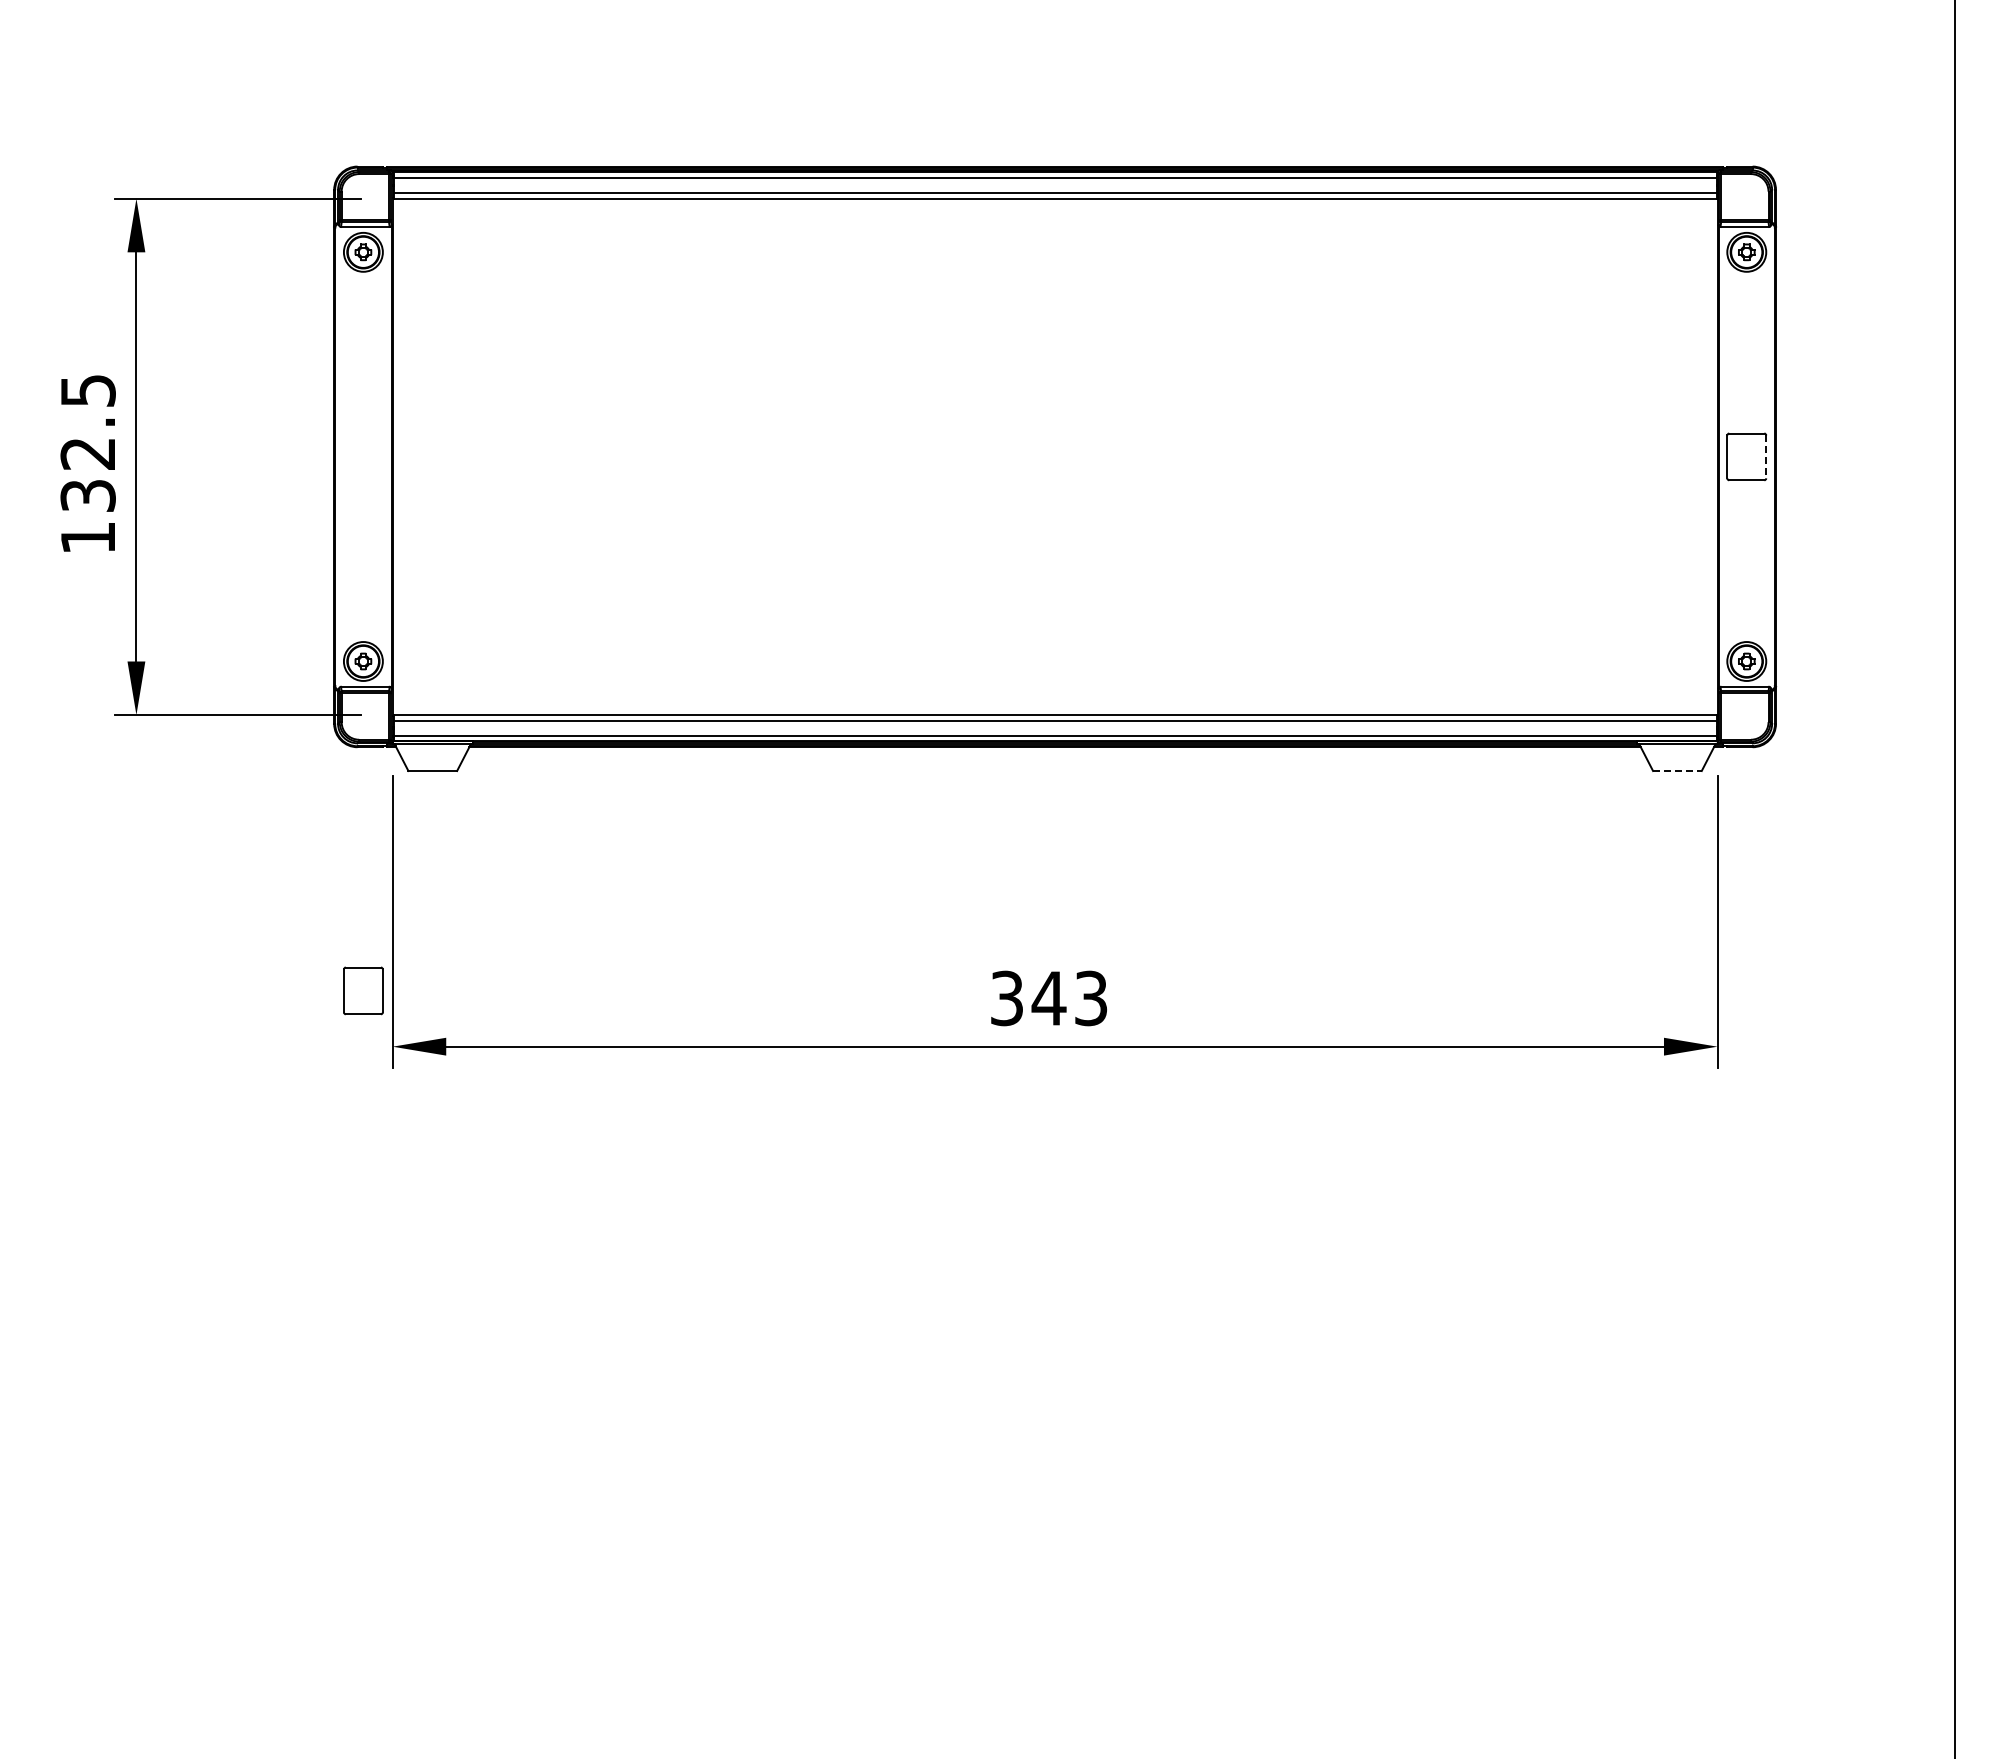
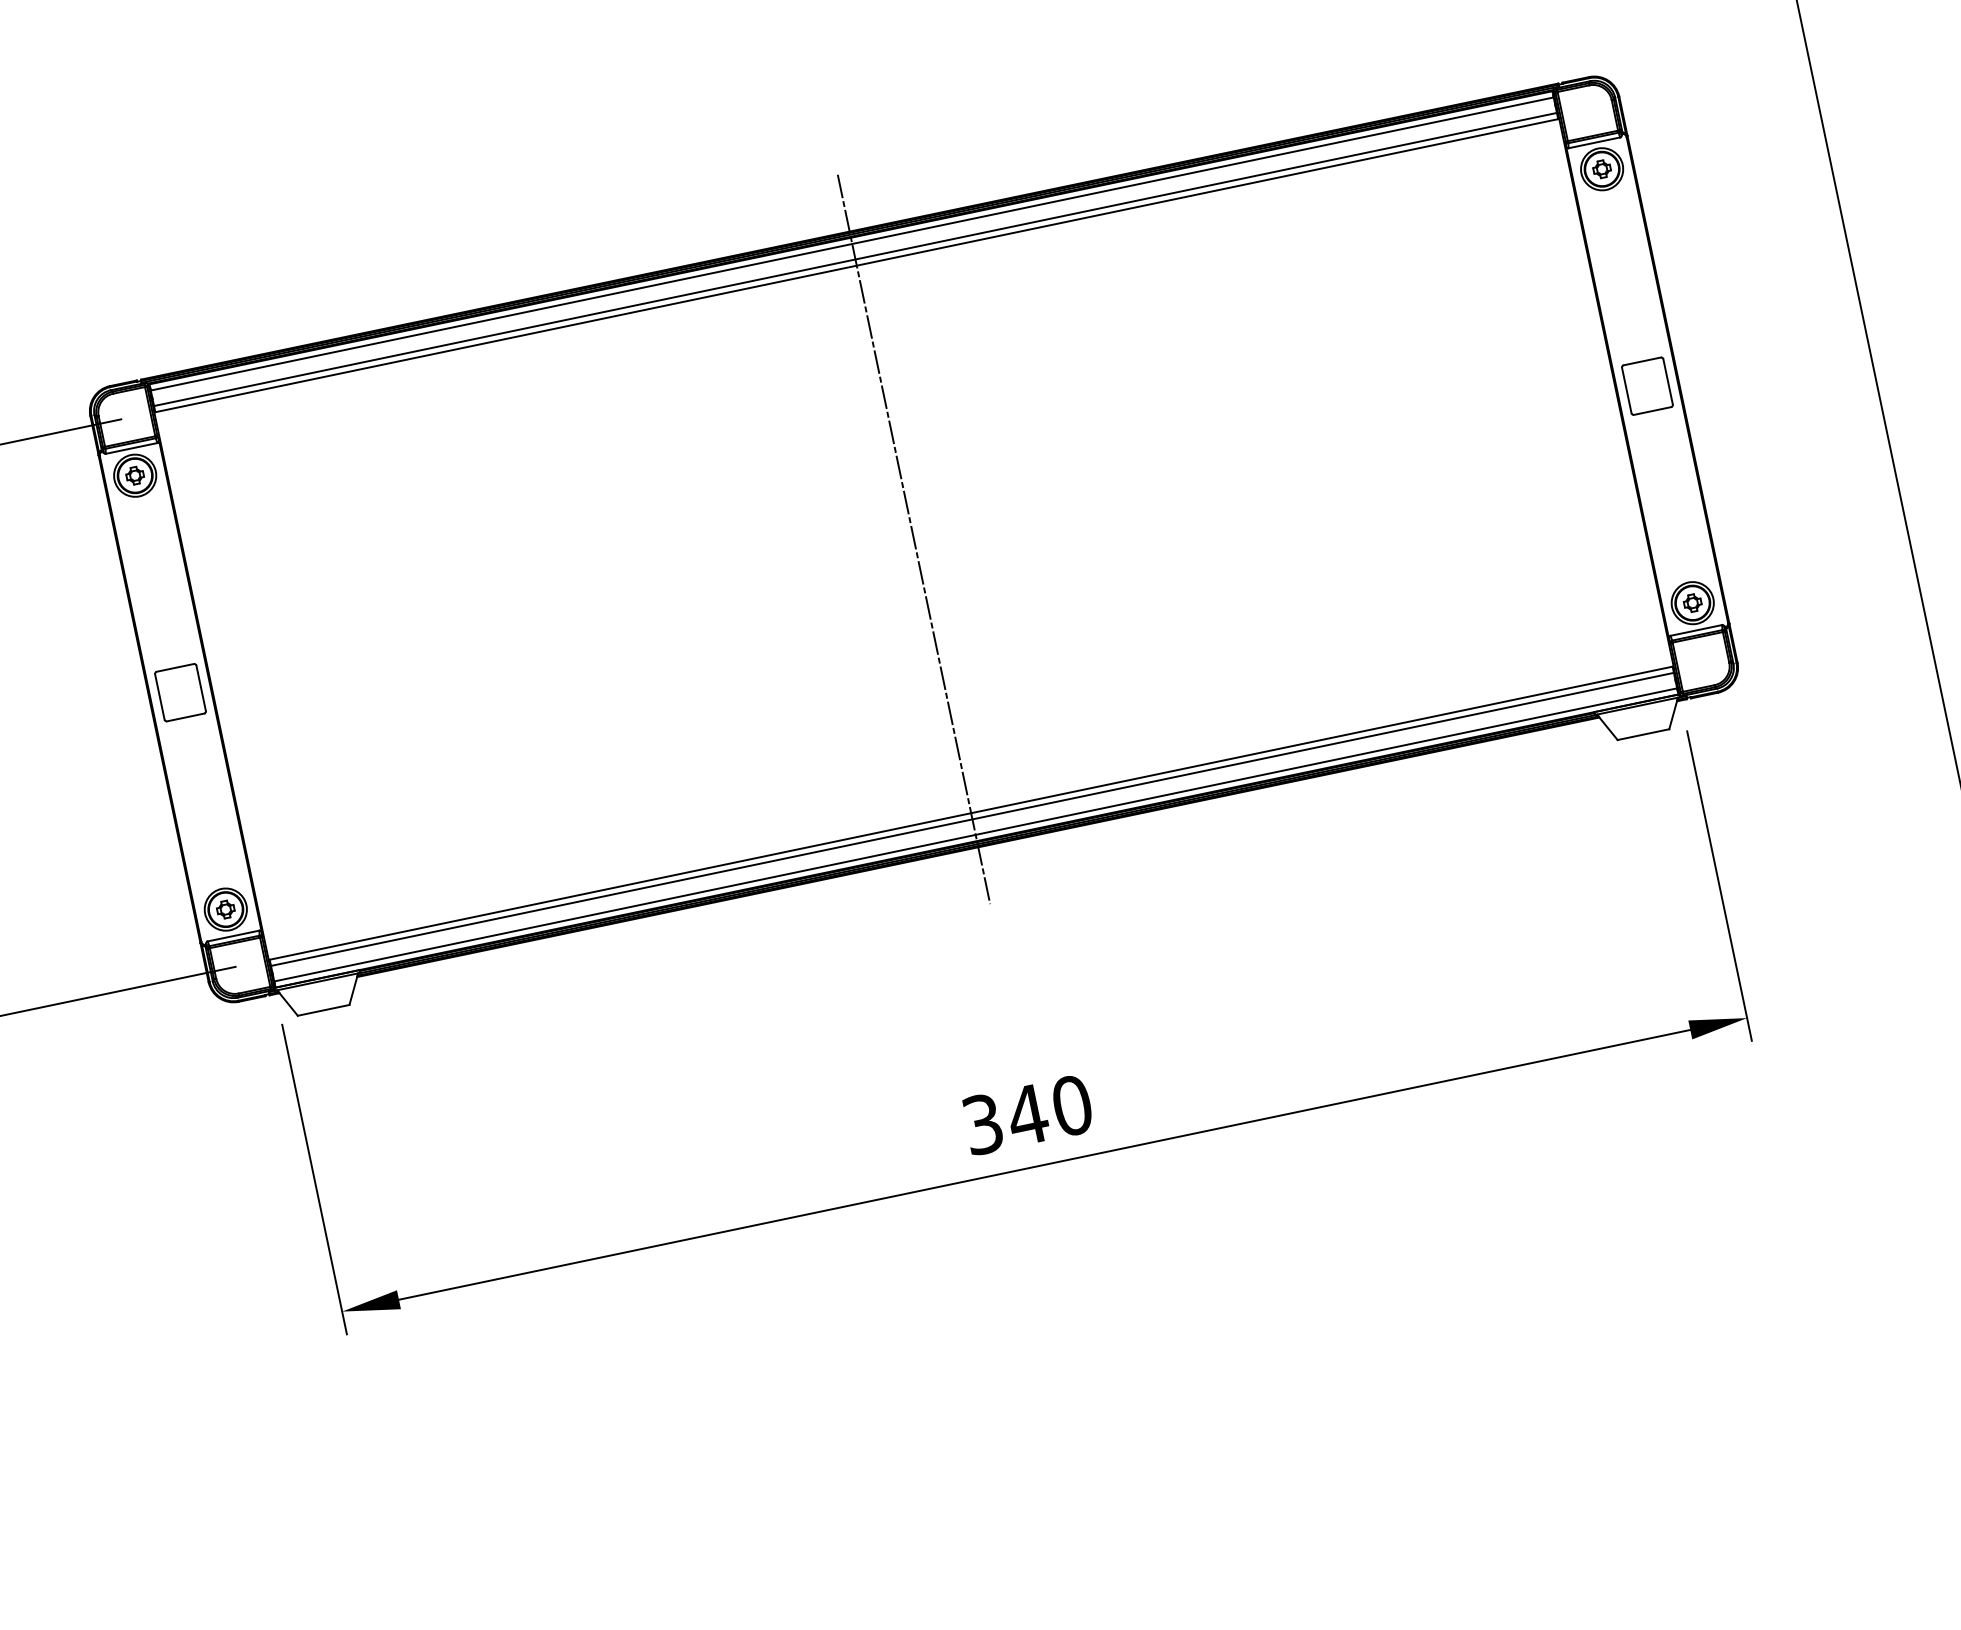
line: (1055, 456) -> (914, 538), added
line: (1766, 457) -> (1668, 382), dashed -> solid
line: (1677, 771) -> (1643, 735), dashed -> solid
part: (363, 990) -> (180, 692), moved
text: (1090, 998) -> (1071, 1105), 343 -> 340

